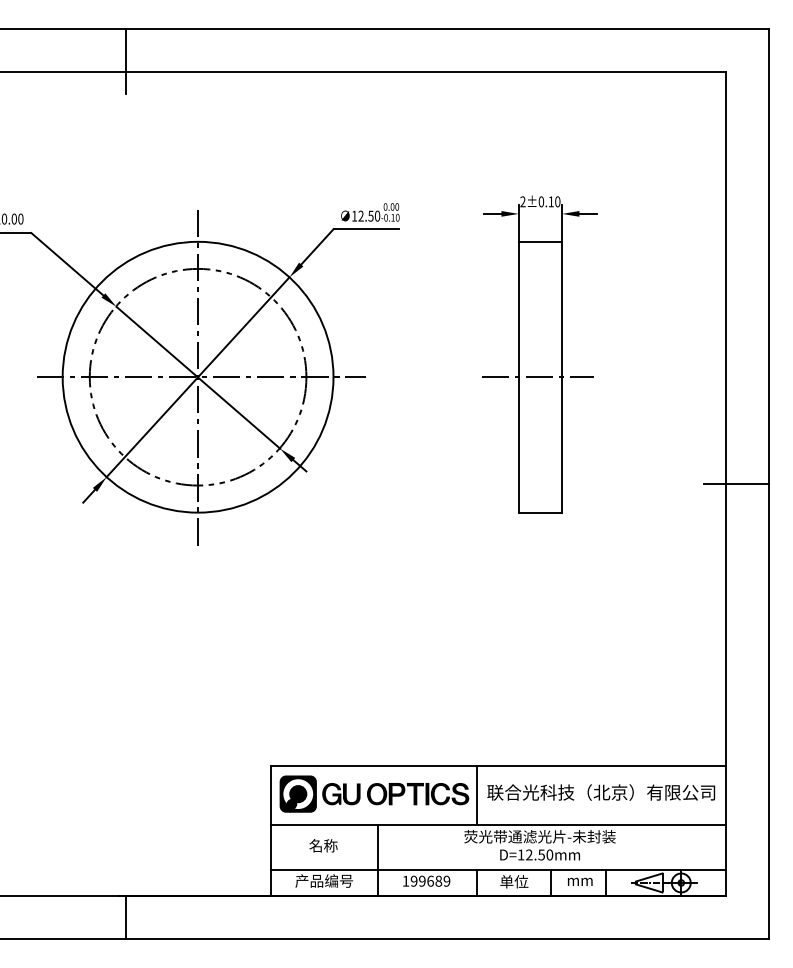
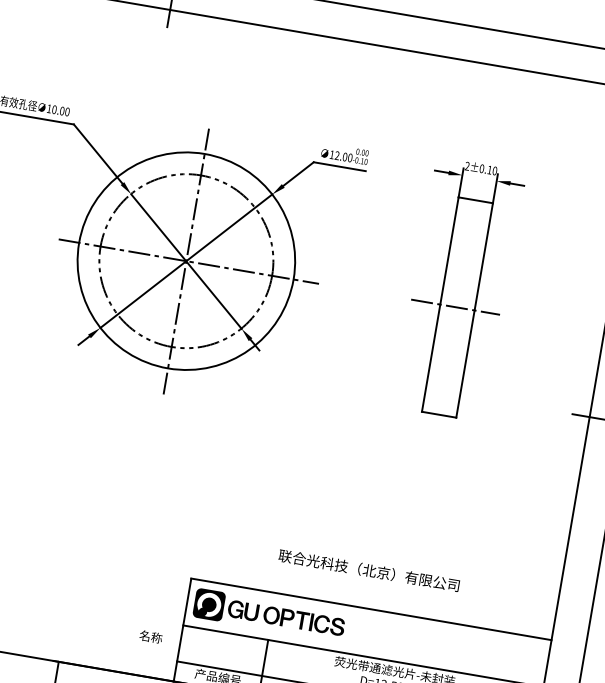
text: (370, 215) -> (344, 156), 12.50 -> 12.00
text: (601, 792) -> (369, 570), moved
line: (477, 794) -> (351, 629), removed
text: (323, 845) -> (151, 636), moved

